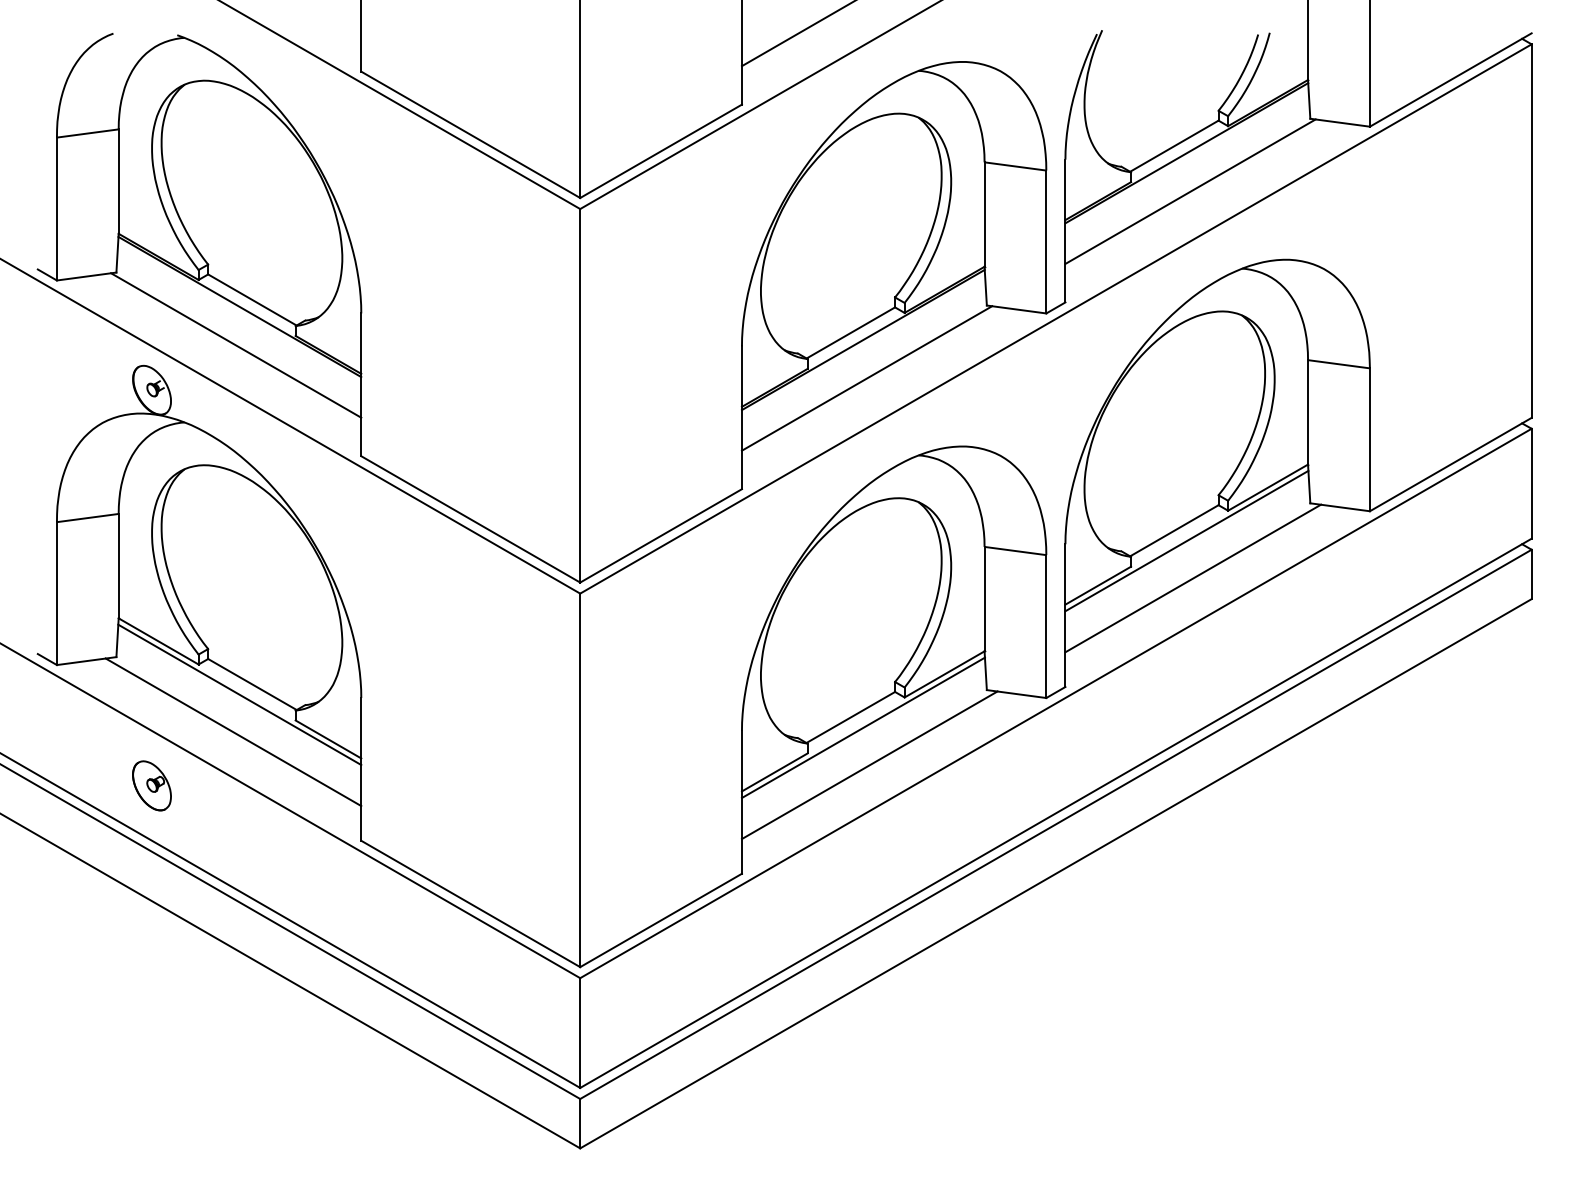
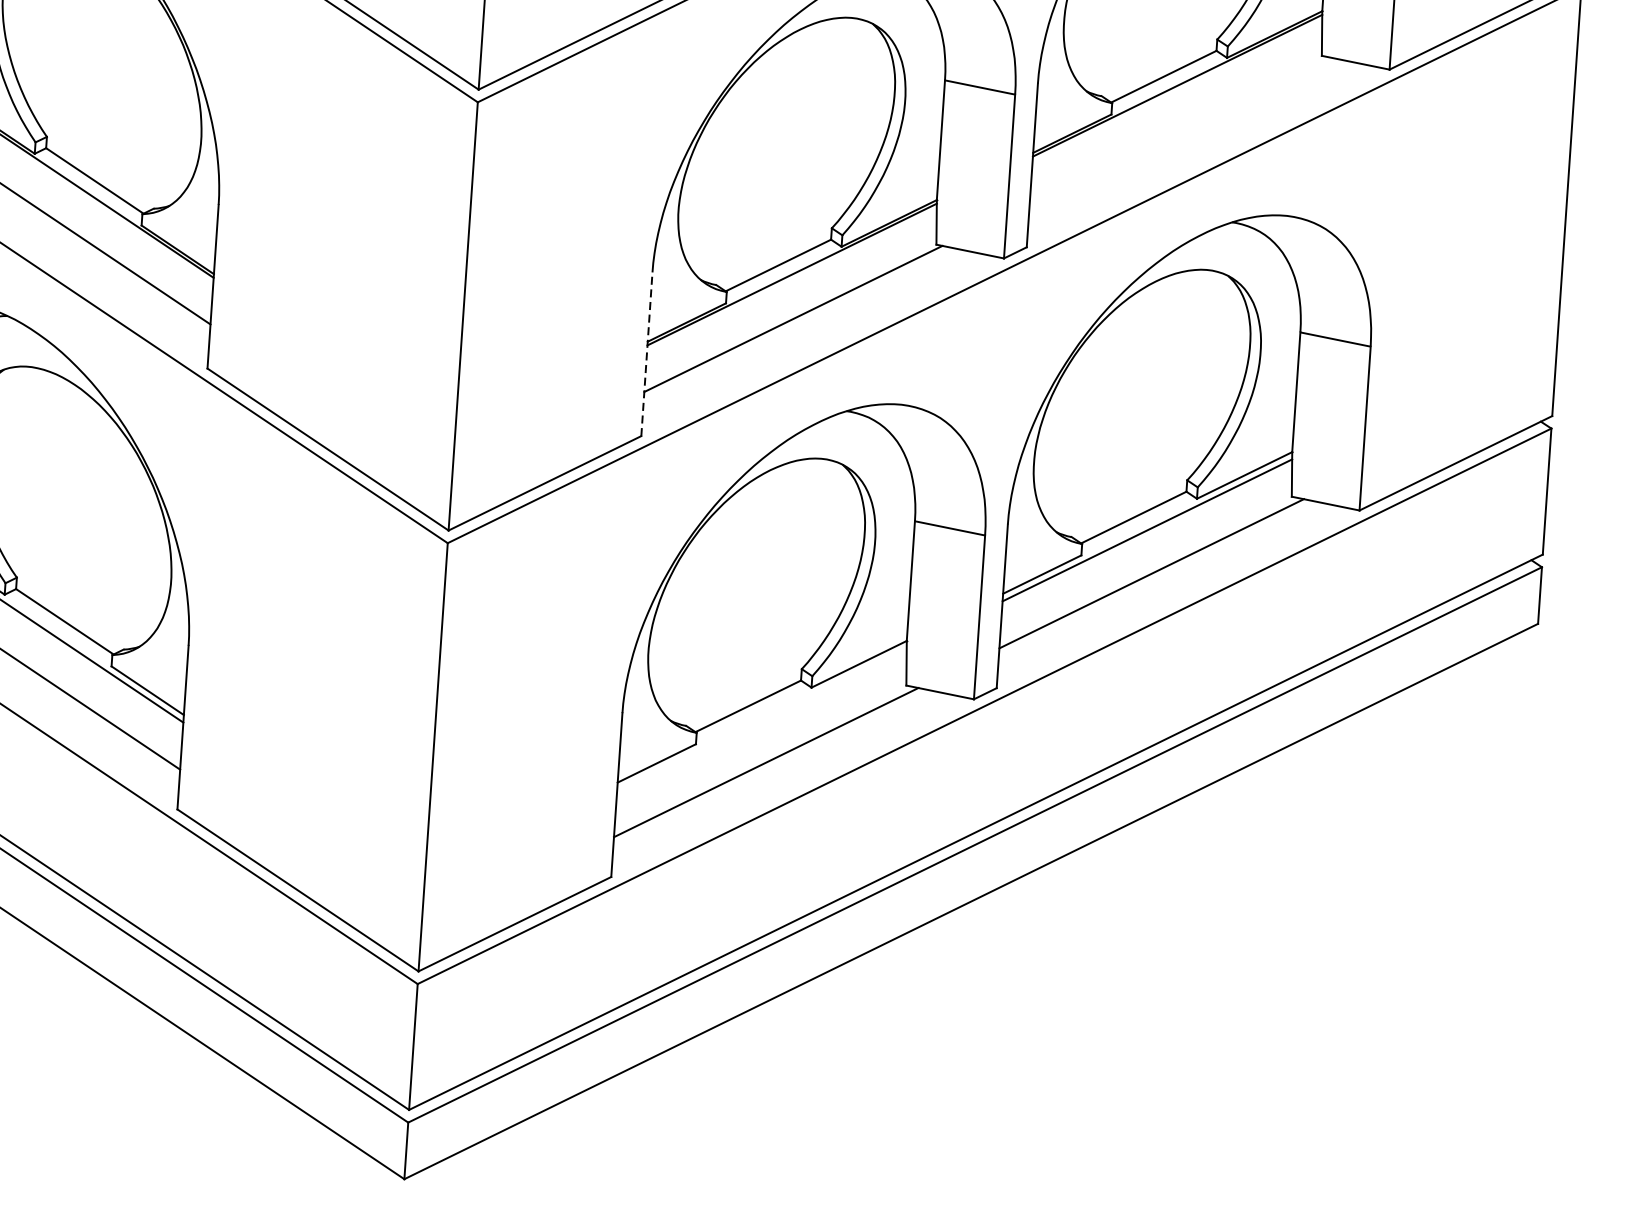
line: (1190, 191) -> (1178, 129), removed
line: (741, 417) -> (646, 353), solid -> dashed
line: (862, 727) -> (760, 718), removed

